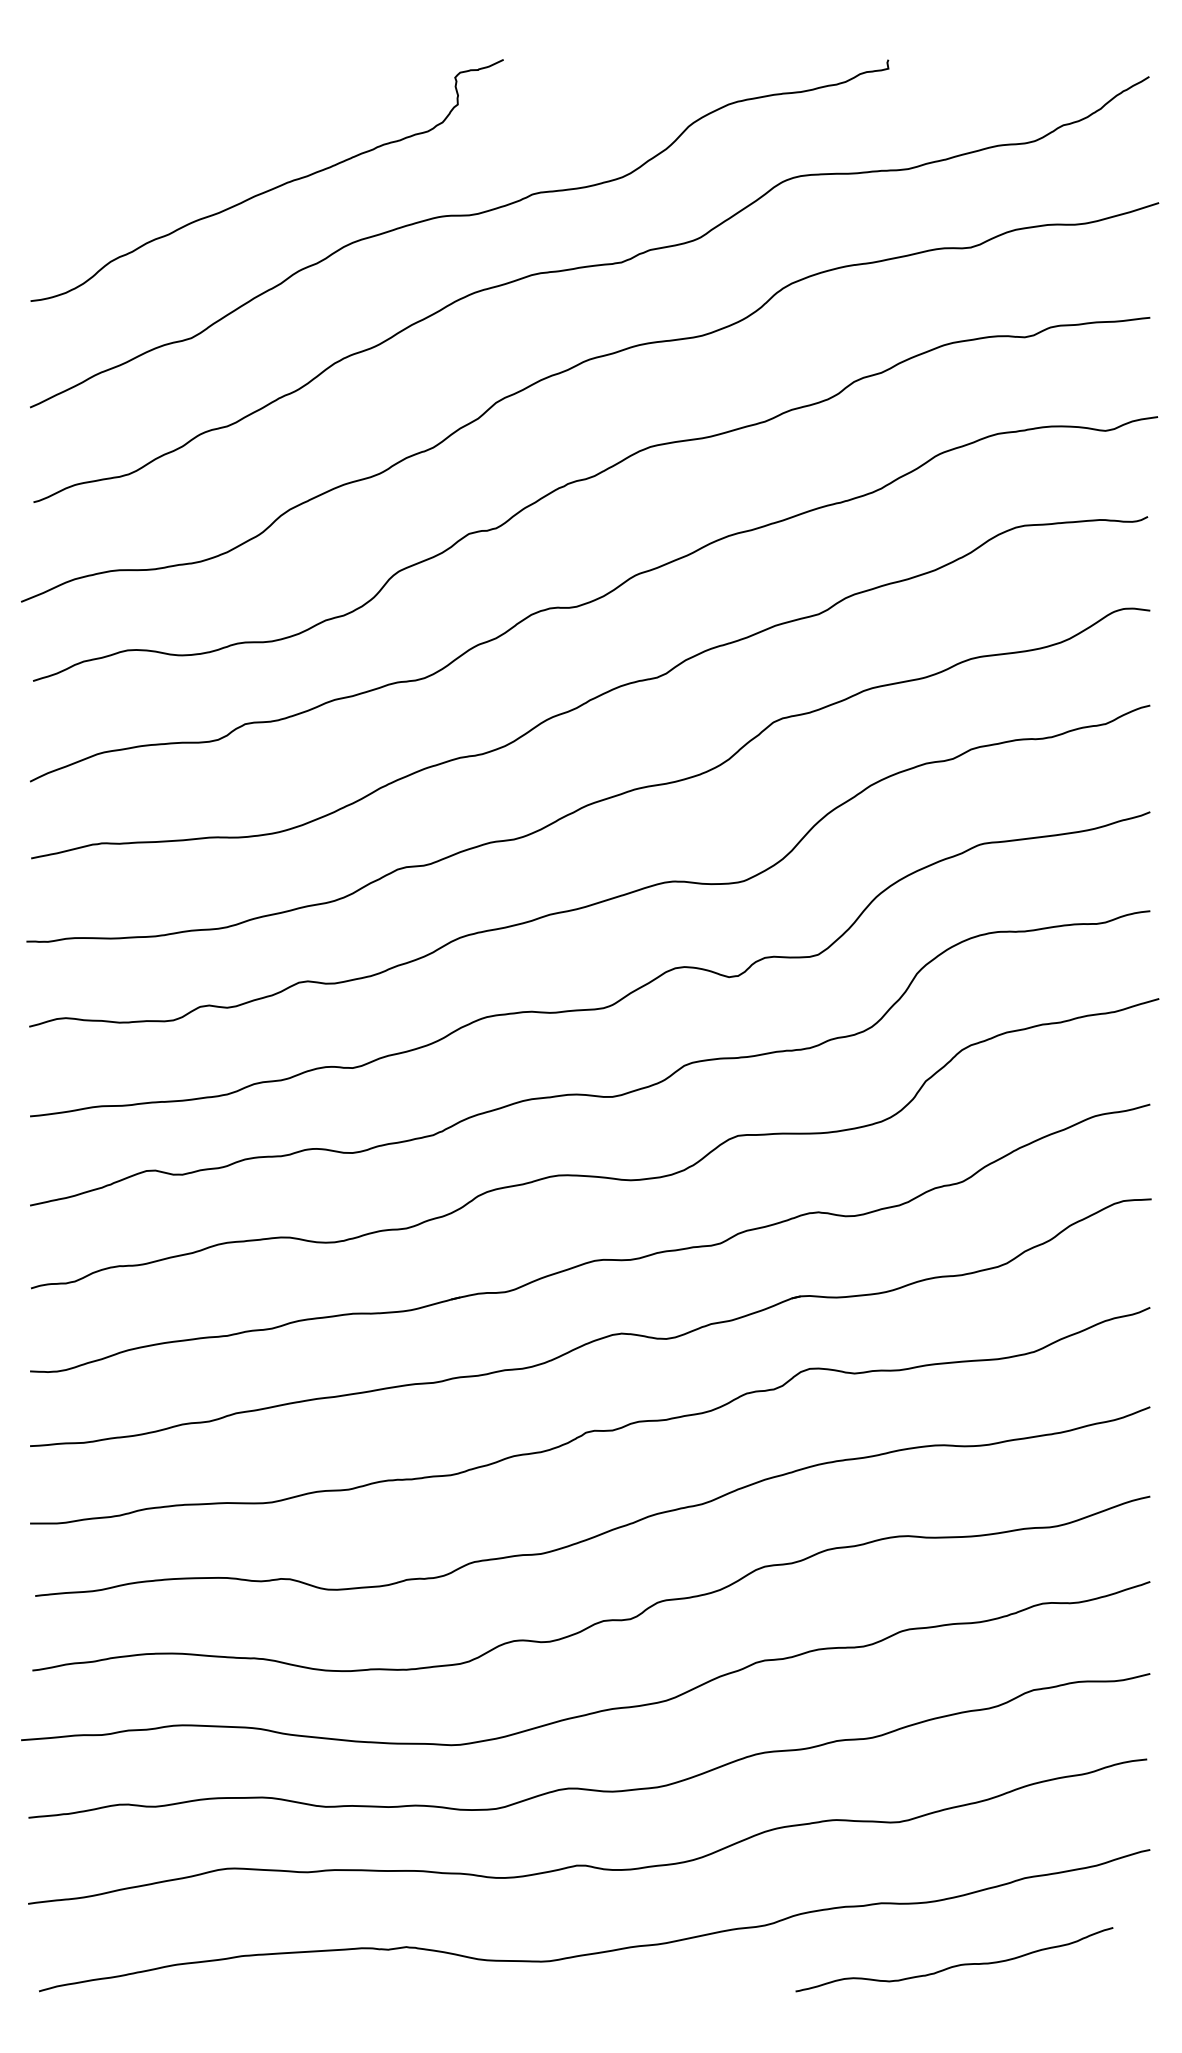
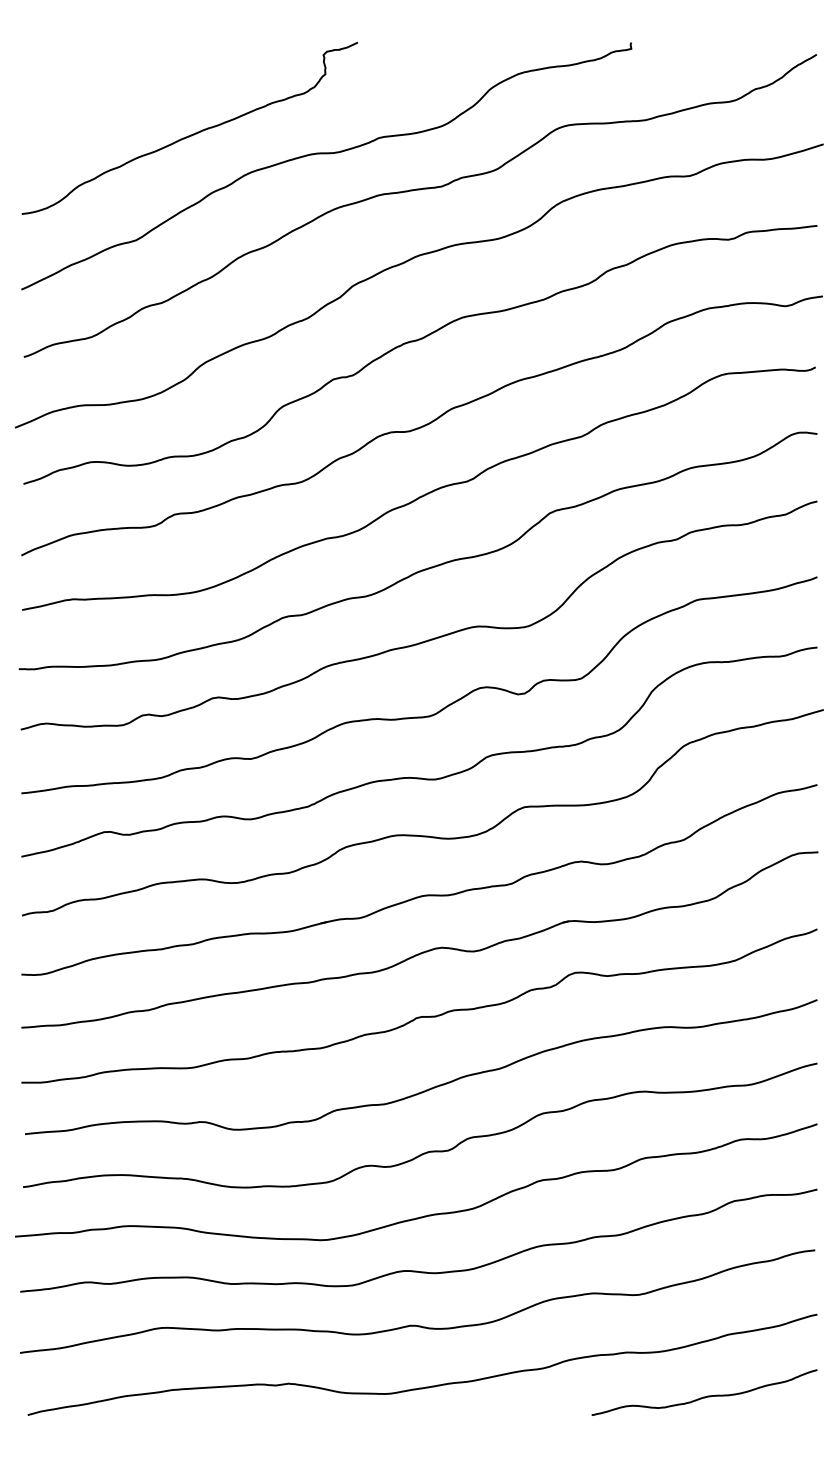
curve: (957, 1964) -> (706, 1396), moved

